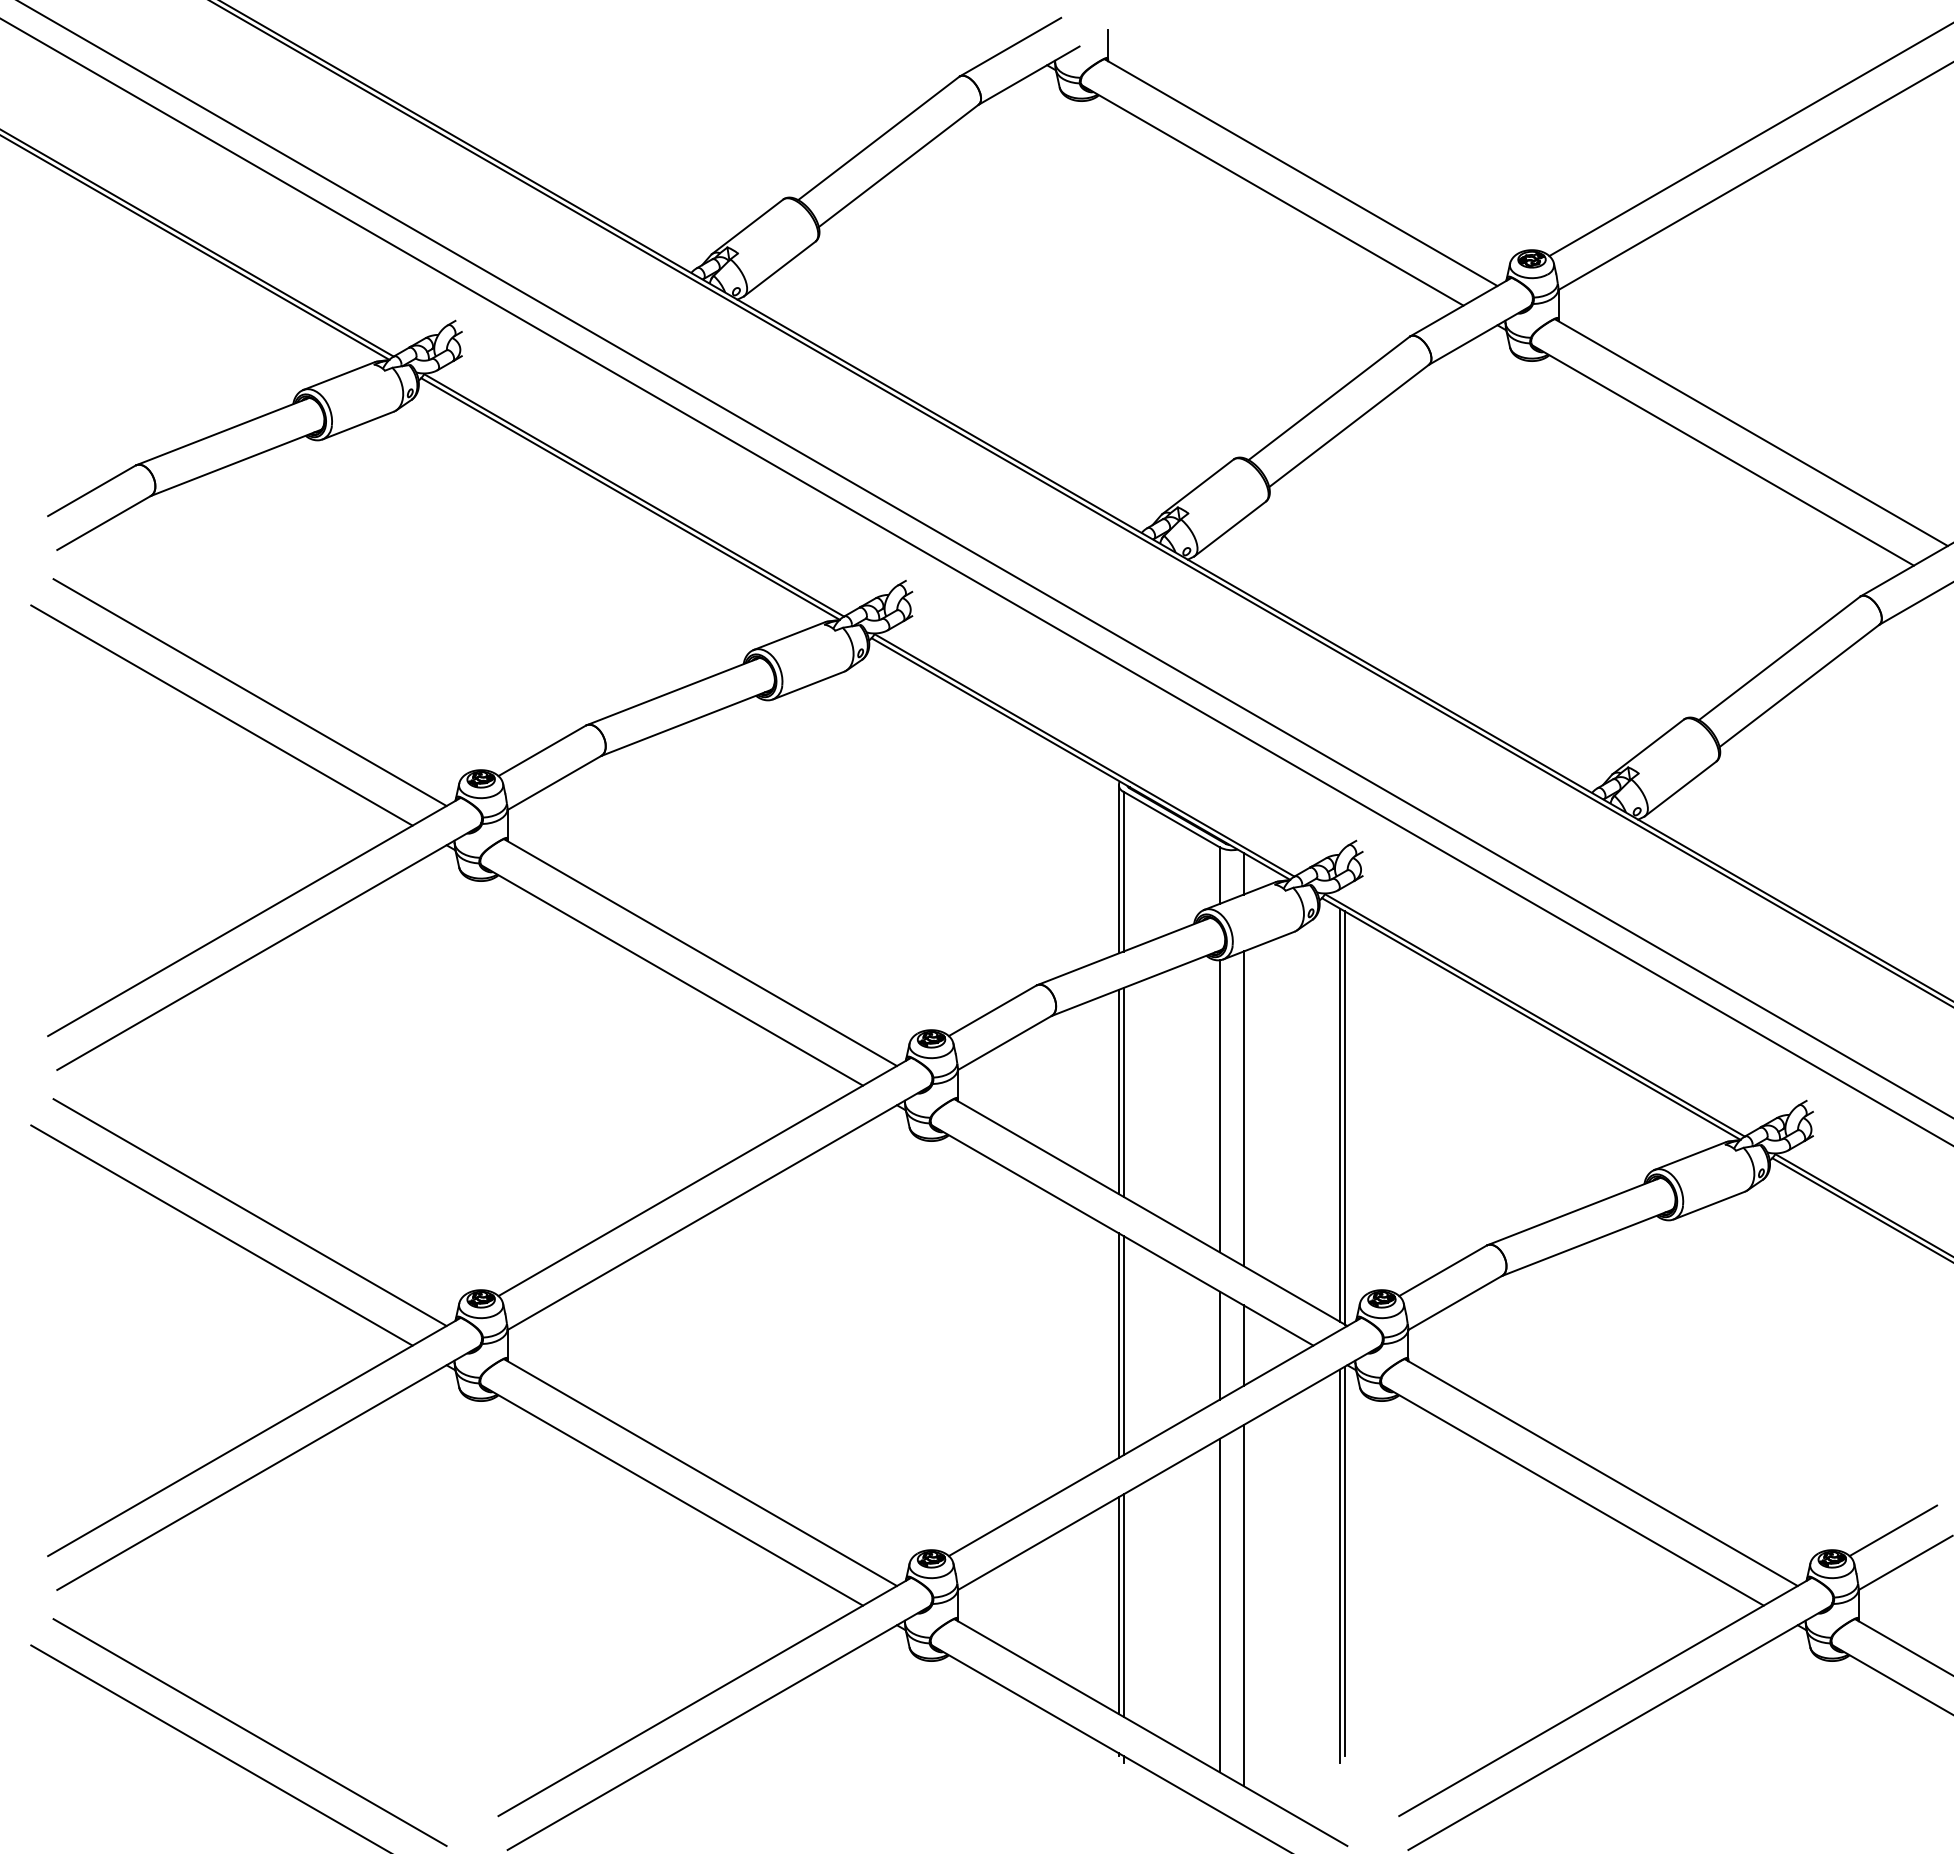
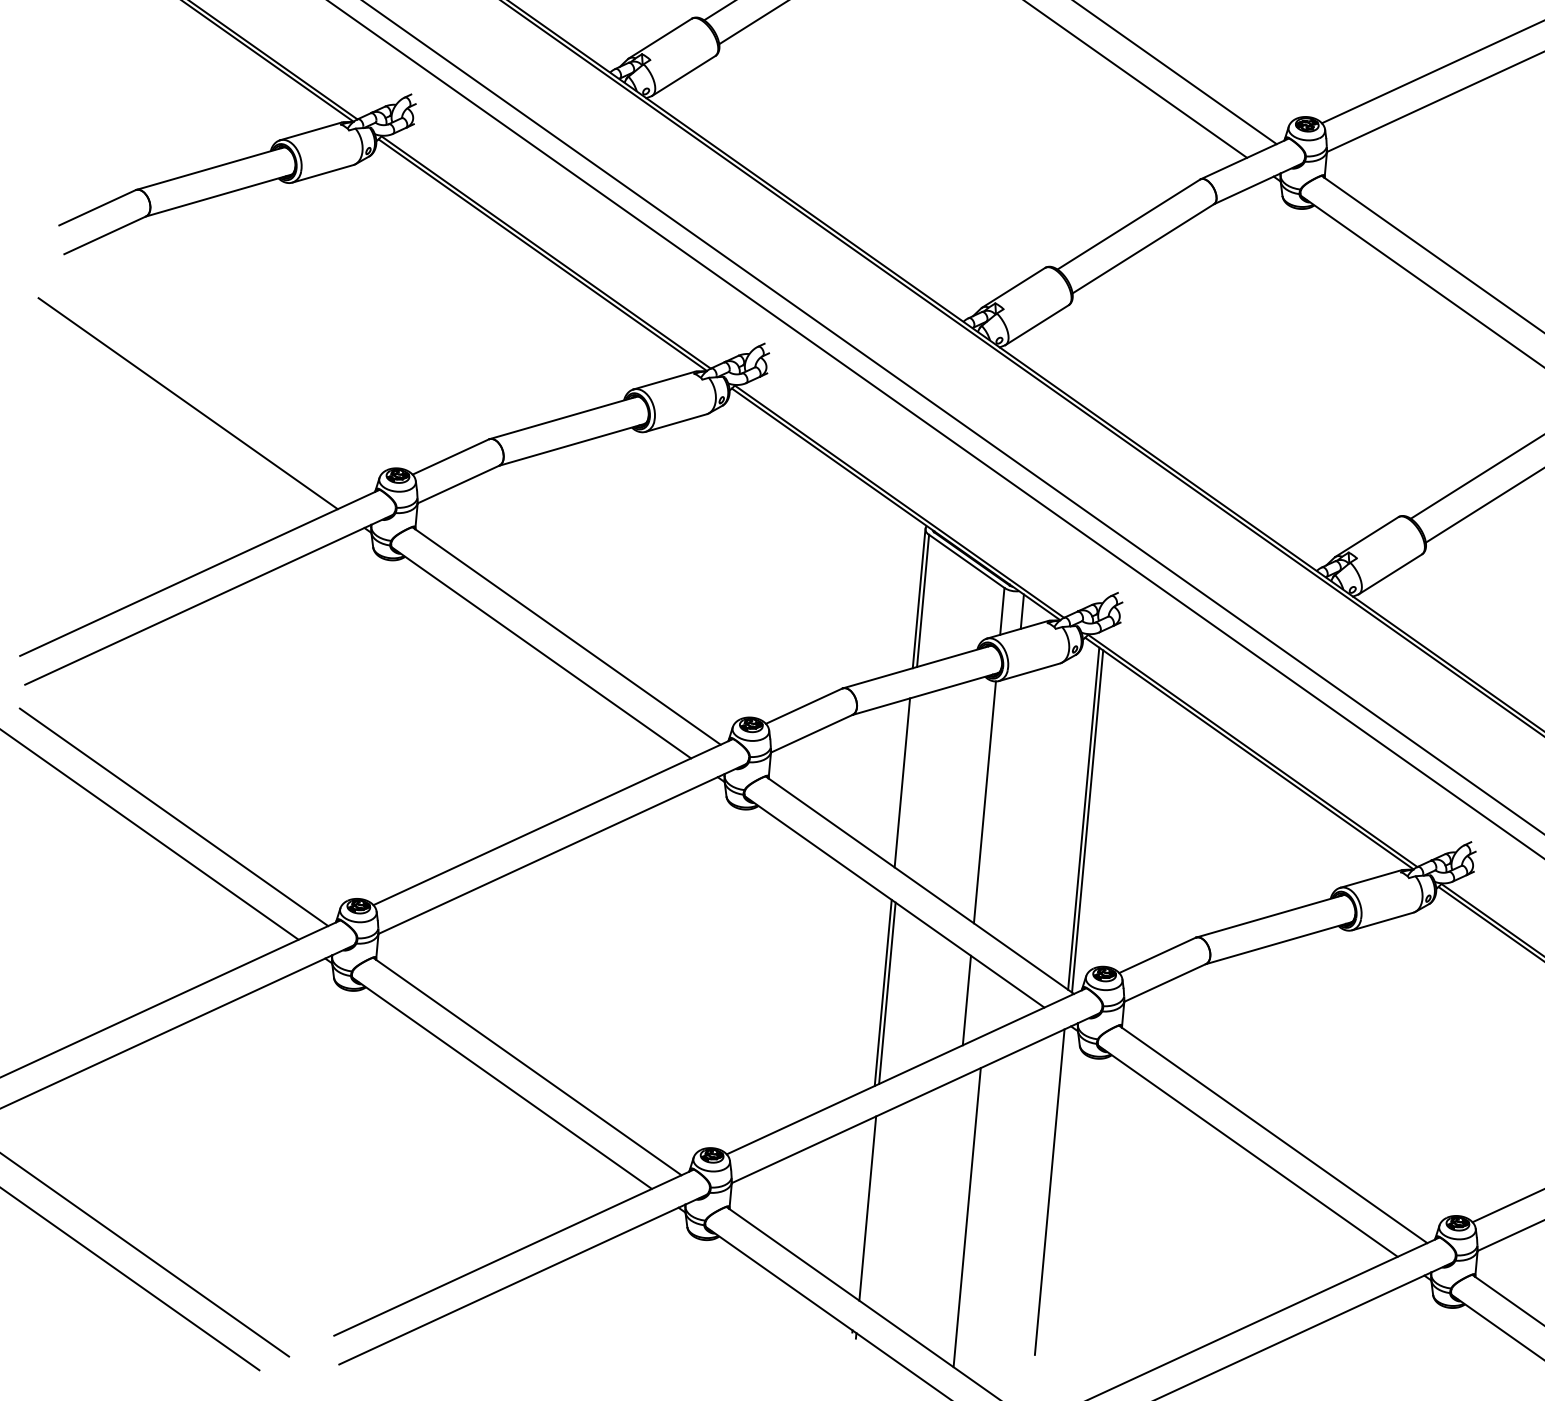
line: (249, 692) -> (212, 386), removed
line: (1123, 1091) -> (906, 782), removed
line: (1243, 1108) -> (1004, 806), removed
line: (1243, 1345) -> (986, 1002), removed
line: (1344, 1560) -> (1053, 1187), removed
line: (1118, 1605) -> (863, 1208), removed
line: (1219, 1605) -> (947, 1215), removed

